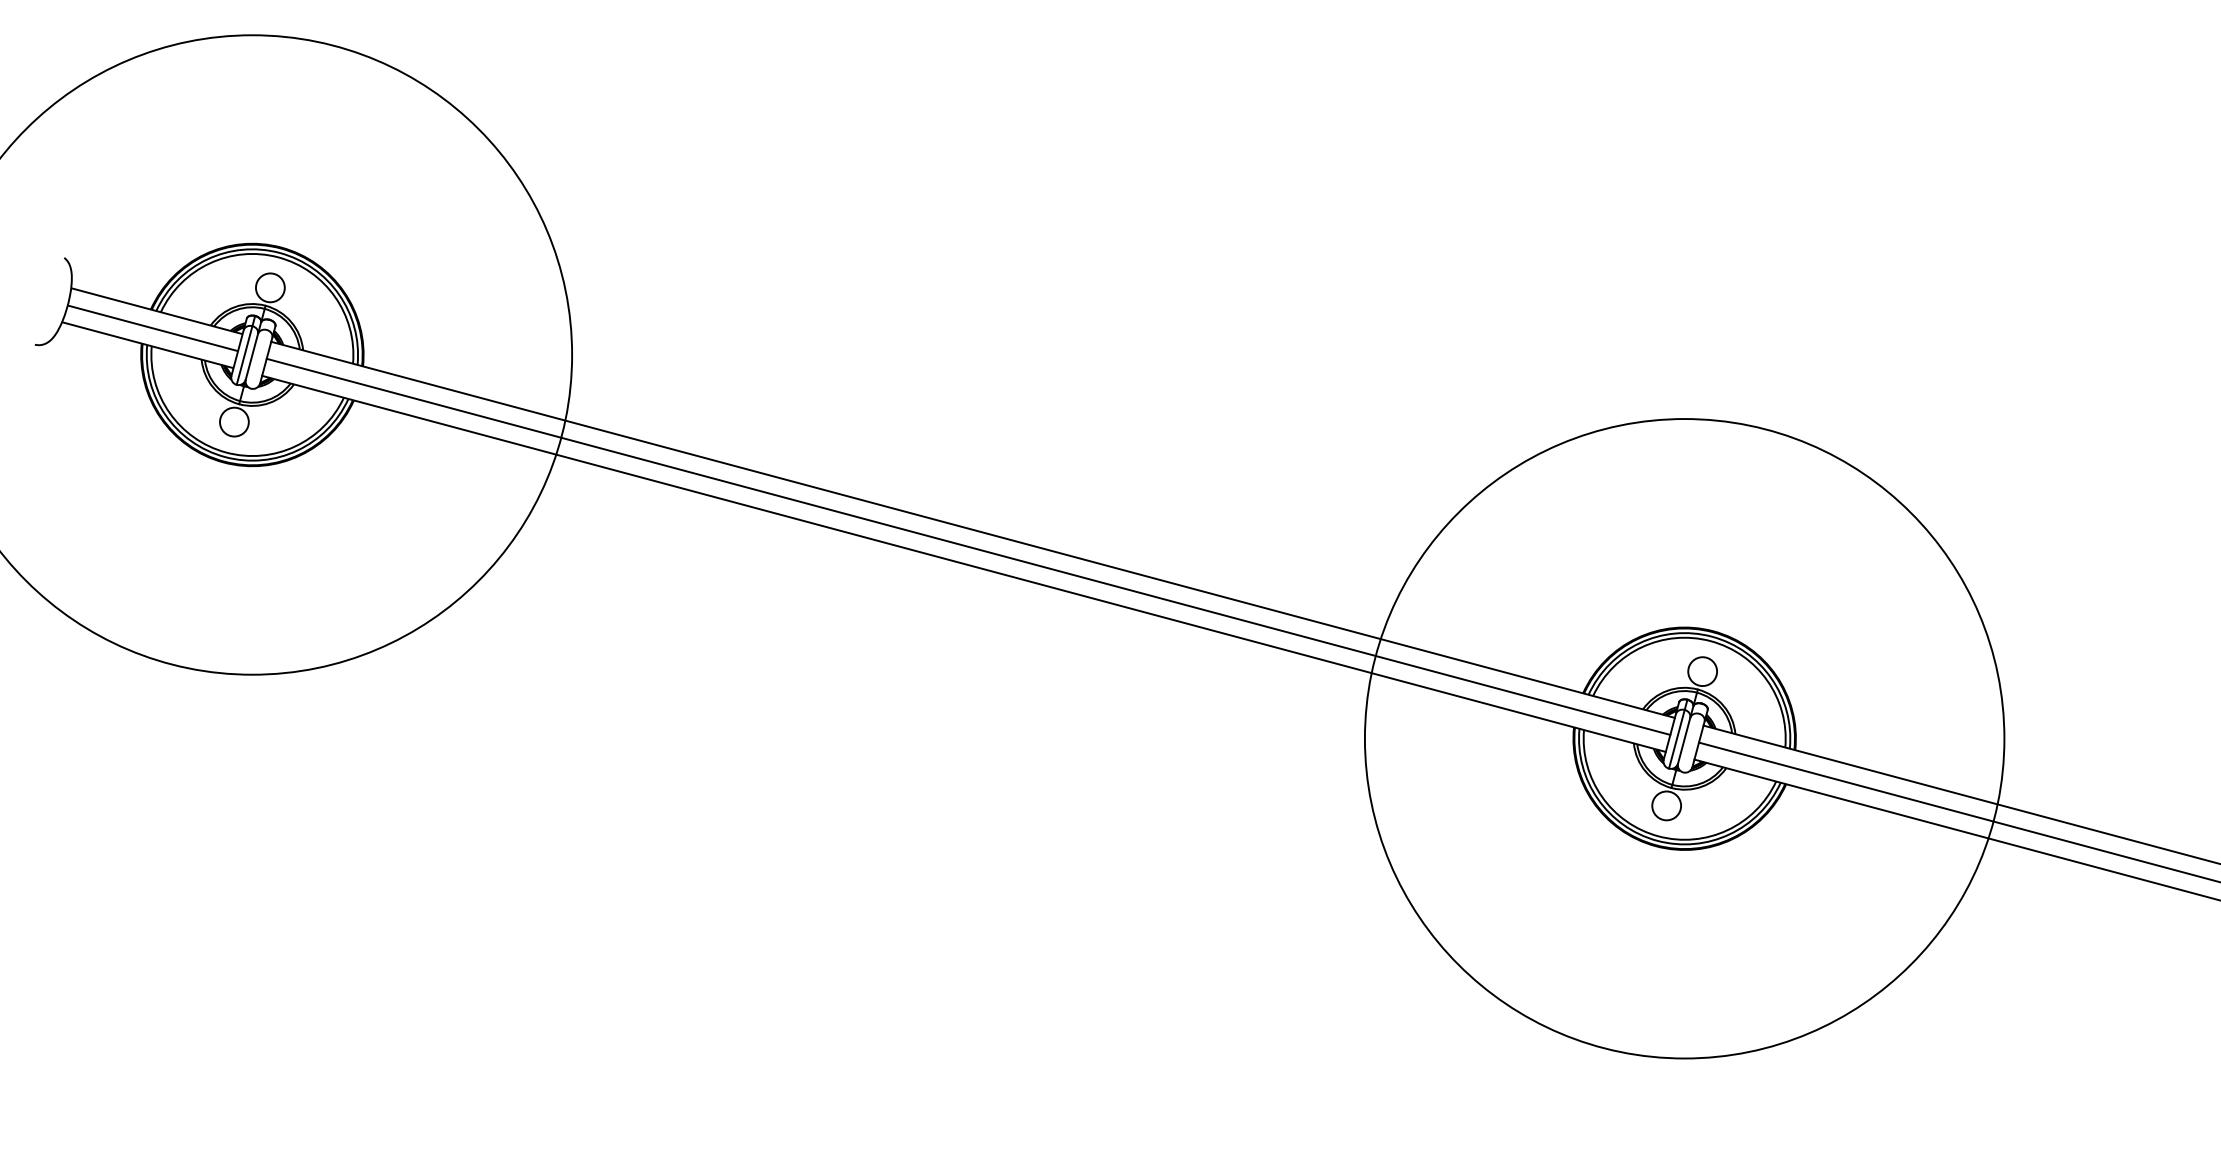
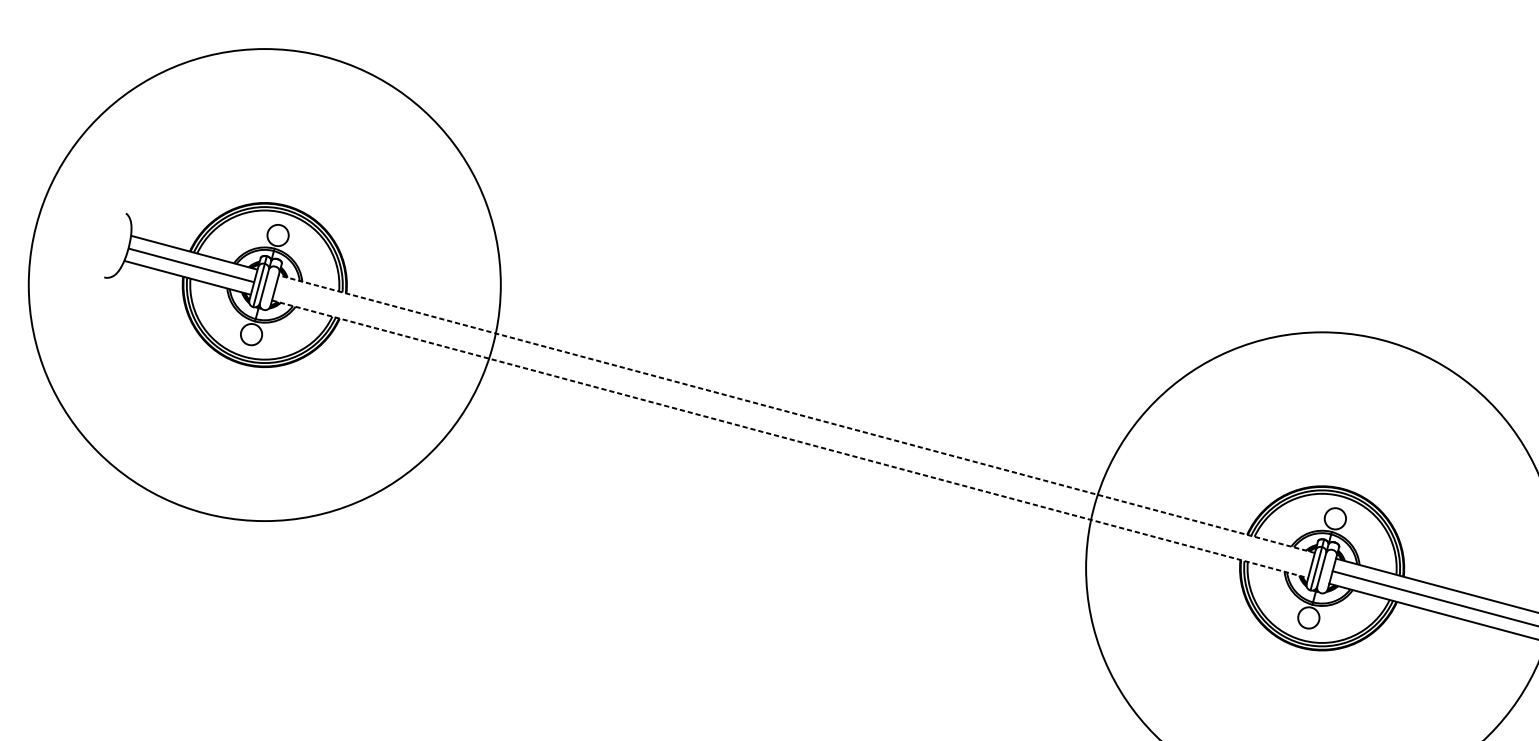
line: (973, 529) -> (797, 413), solid -> dashed
line: (968, 546) -> (793, 426), removed
line: (963, 563) -> (789, 438), solid -> dashed

